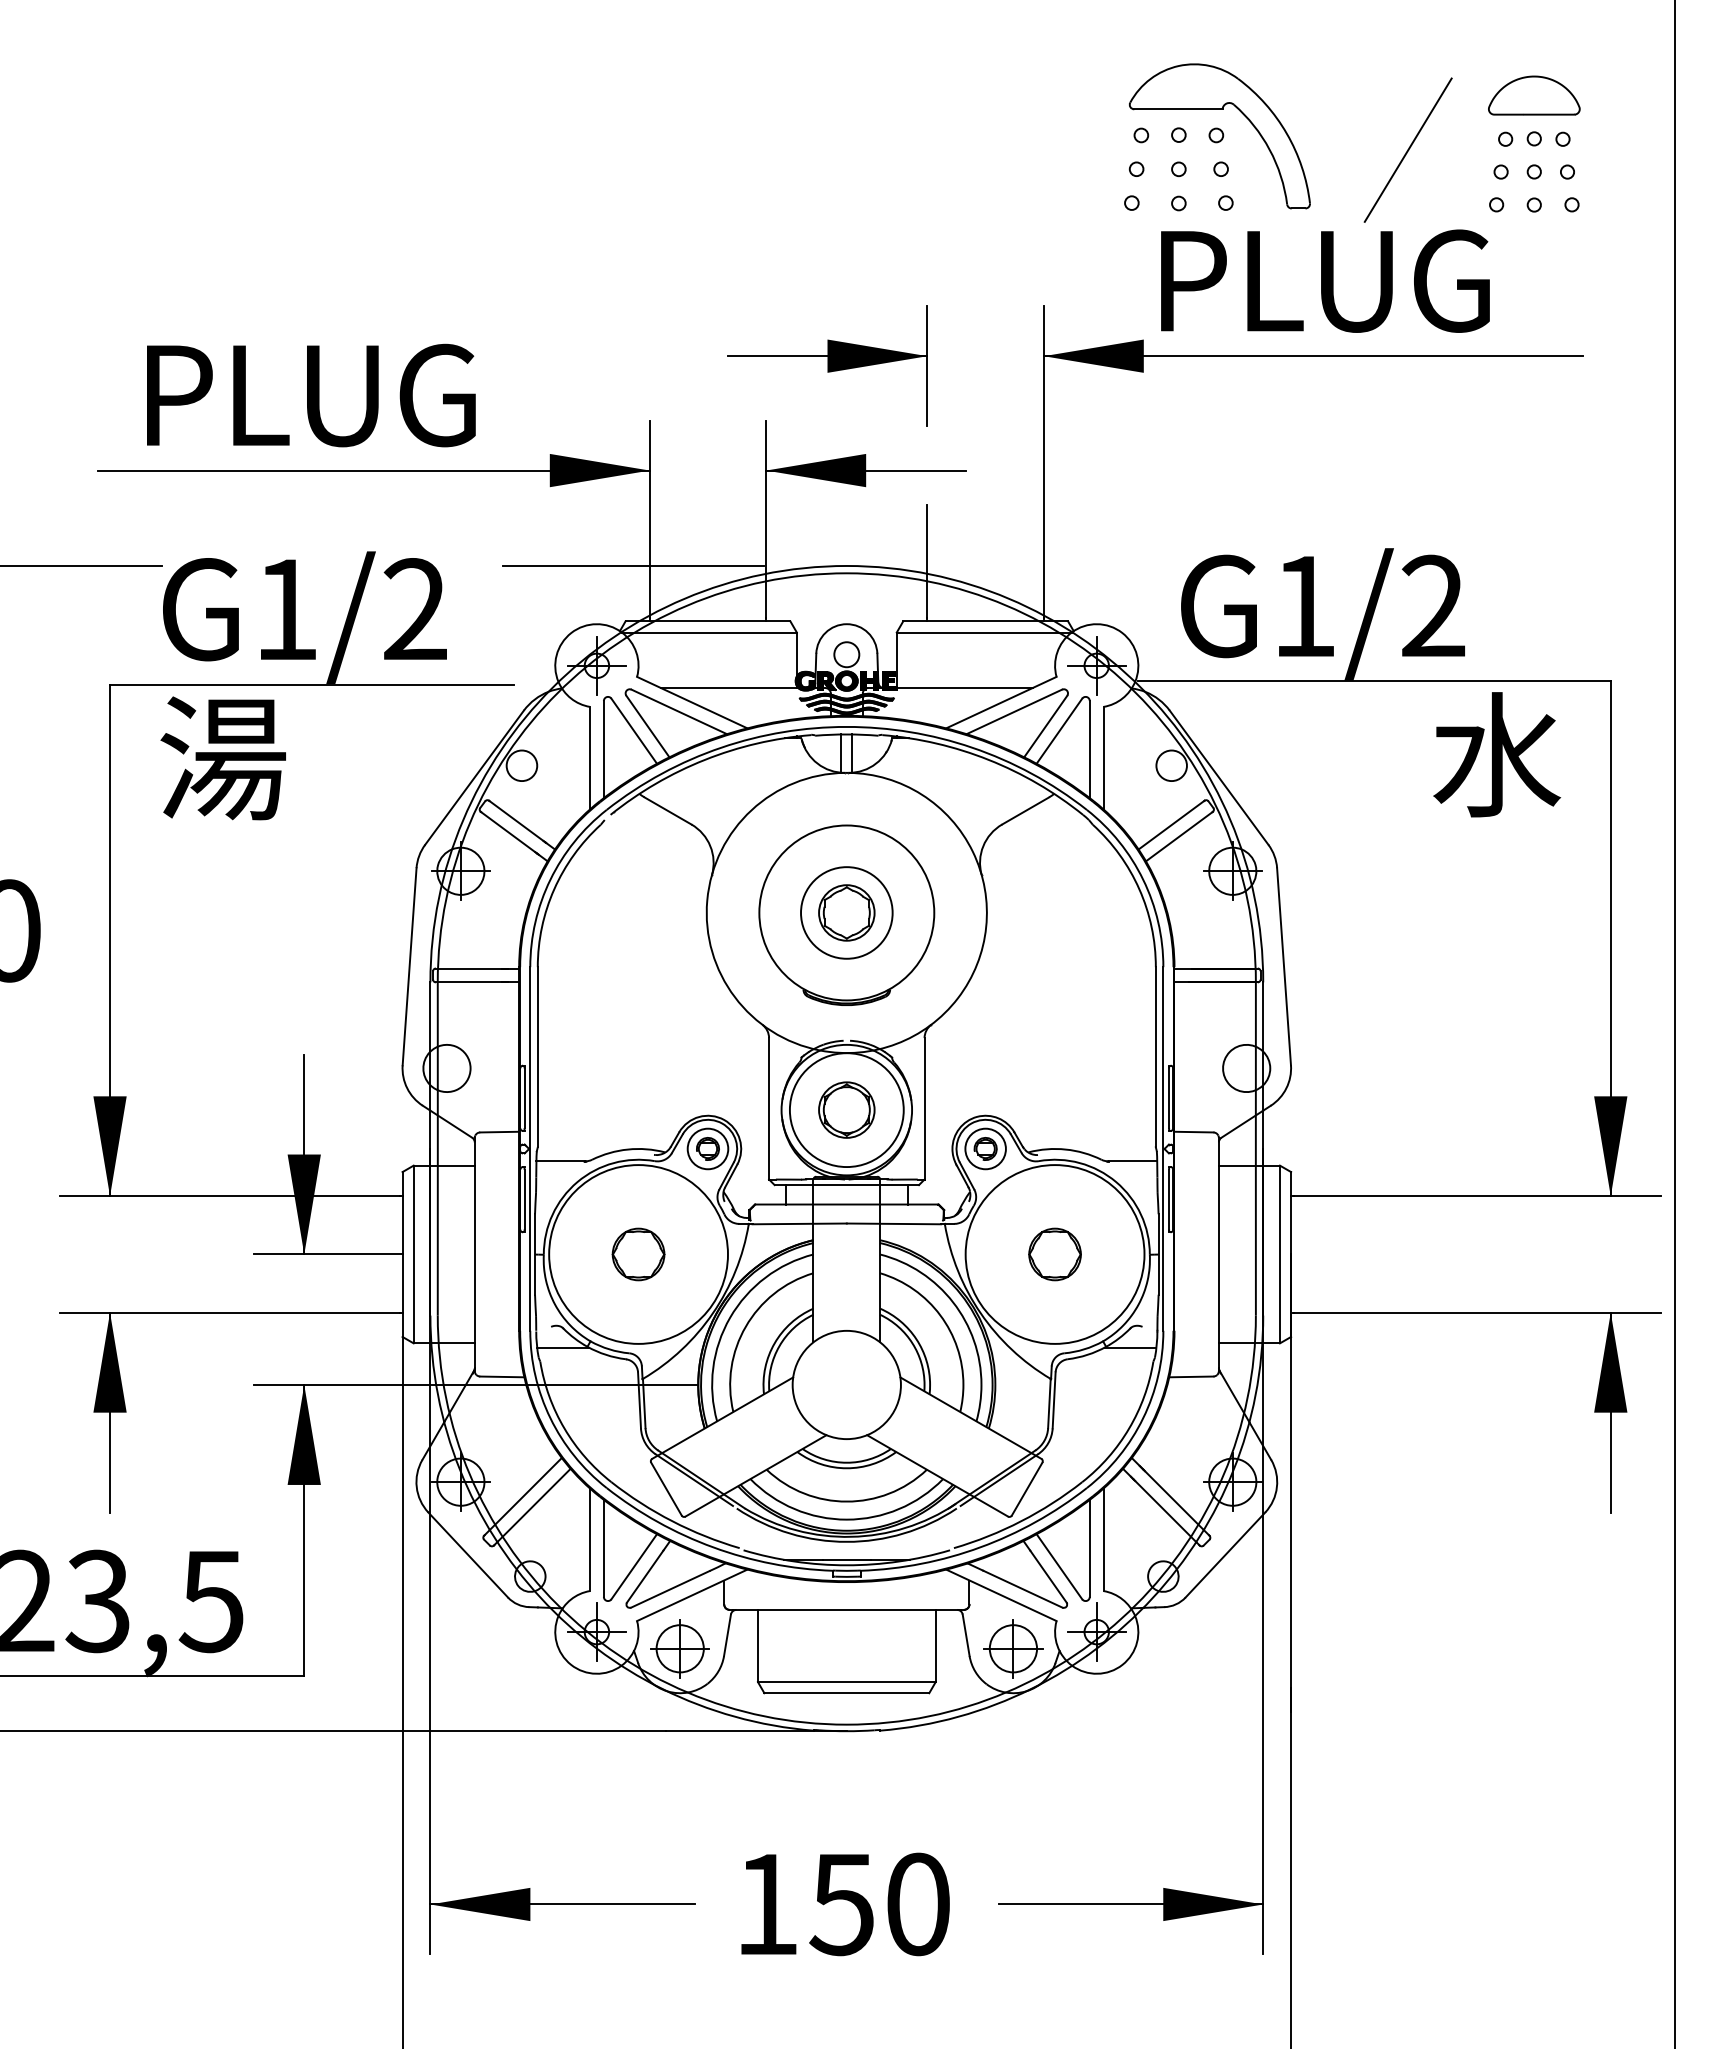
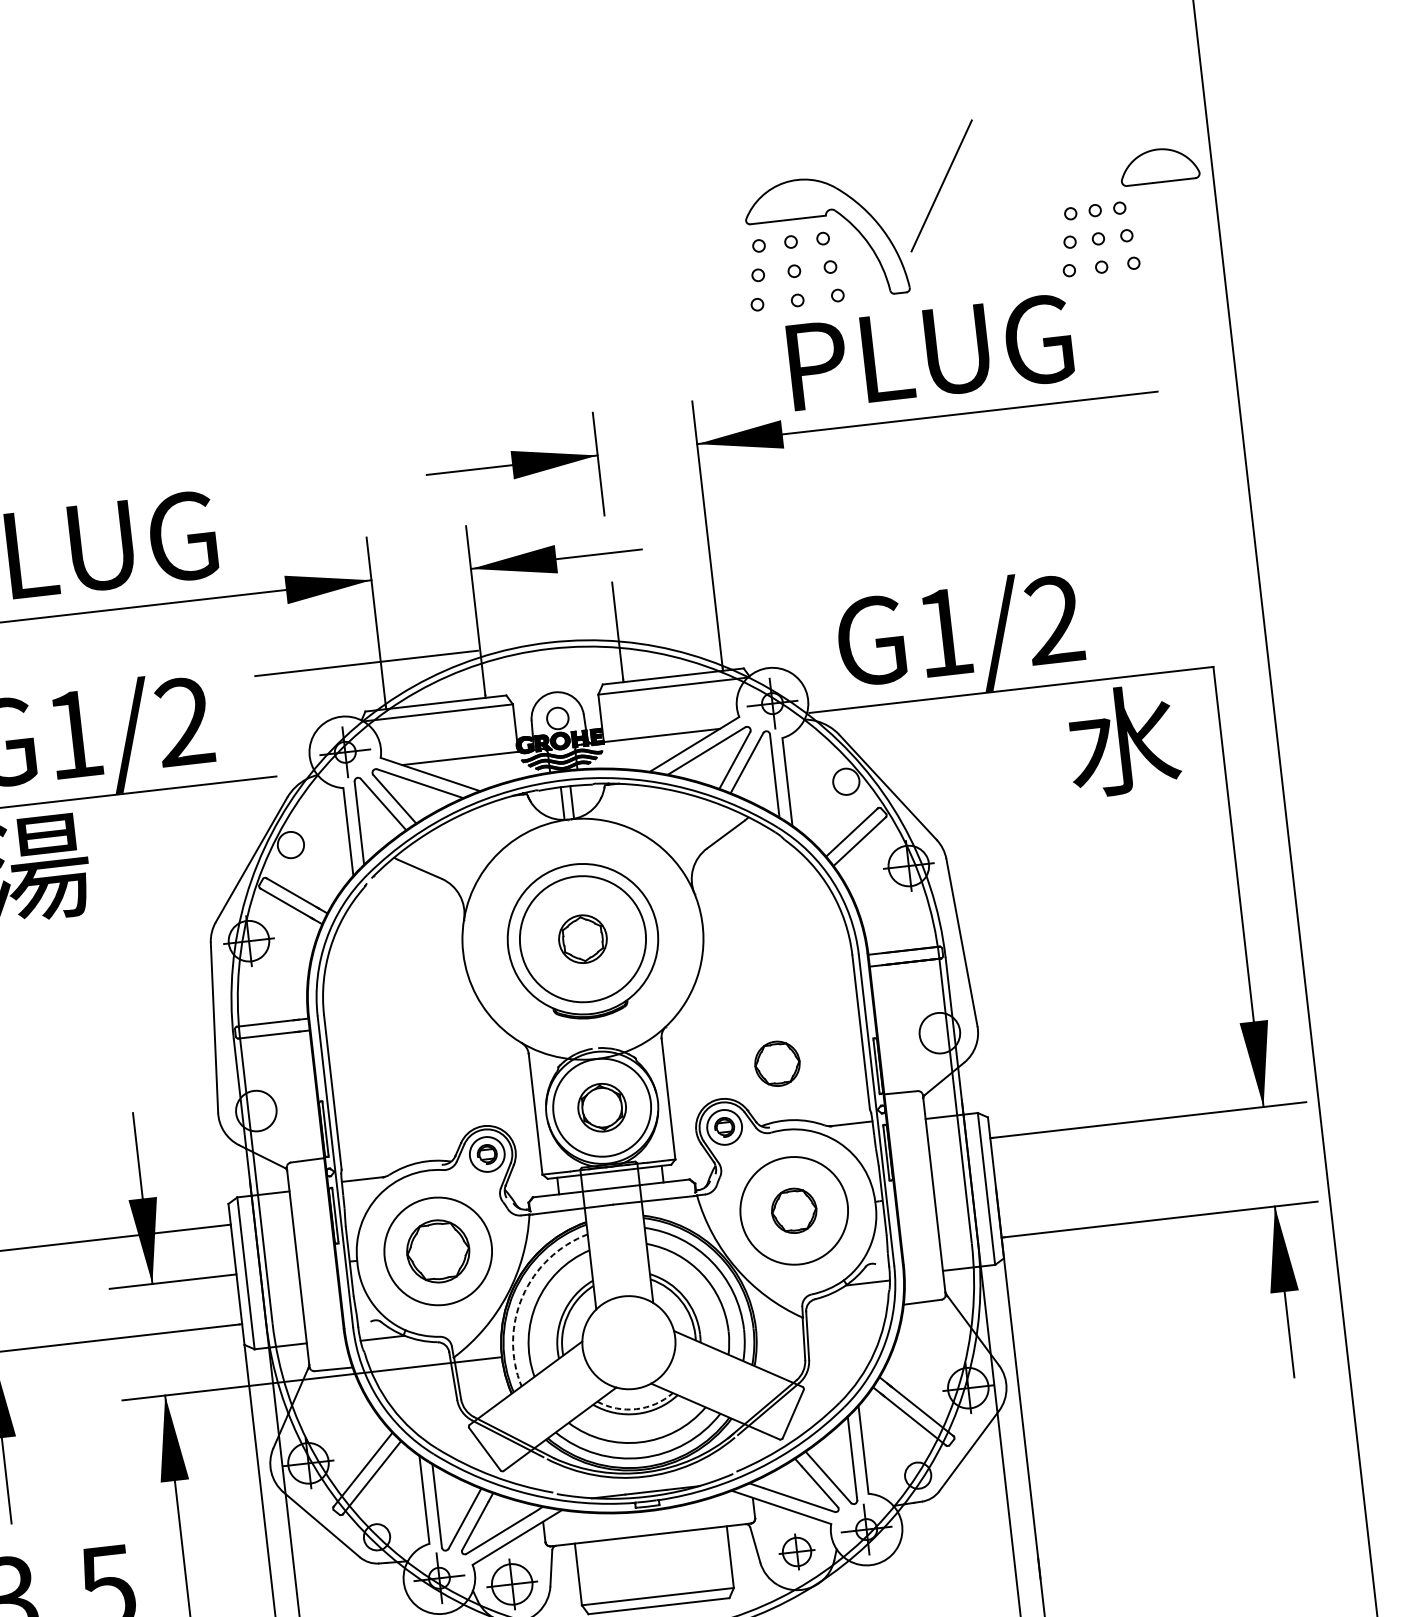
part: (1534, 95) -> (1159, 165), moved
line: (1407, 149) -> (940, 185), moved
circle: (846, 912) -> (582, 938), size x1.6
part: (1054, 1082) -> (777, 1063), added
circle: (638, 1254) -> (438, 1251), size x0.7
part: (638, 1254) -> (438, 1251), size x1.4
circle: (1054, 1254) -> (793, 1210), size x0.7
arc: (730, 1317) -> (522, 1296), solid -> dashed
arc: (846, 1462) -> (636, 1408), solid -> dashed
part: (1013, 1648) -> (797, 1551), size x0.7

